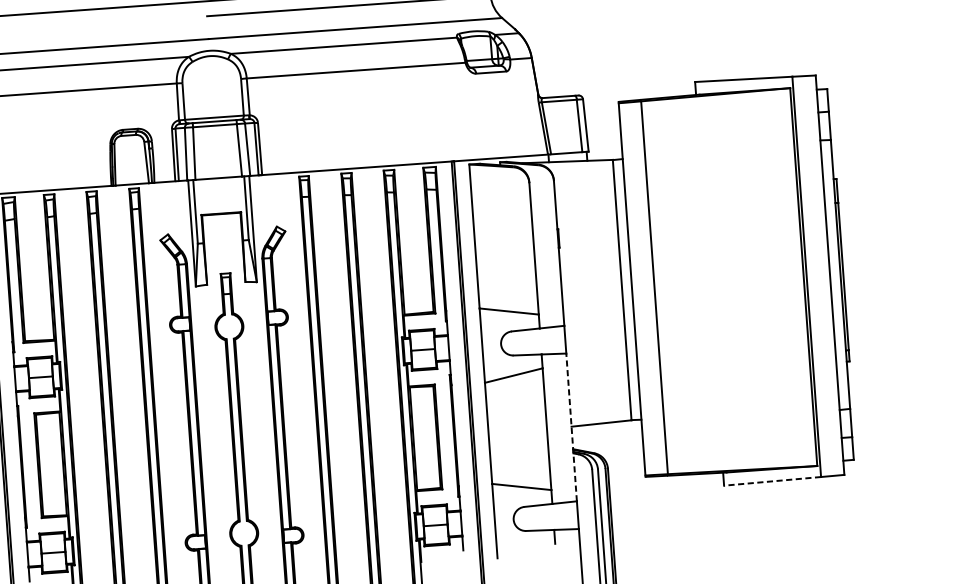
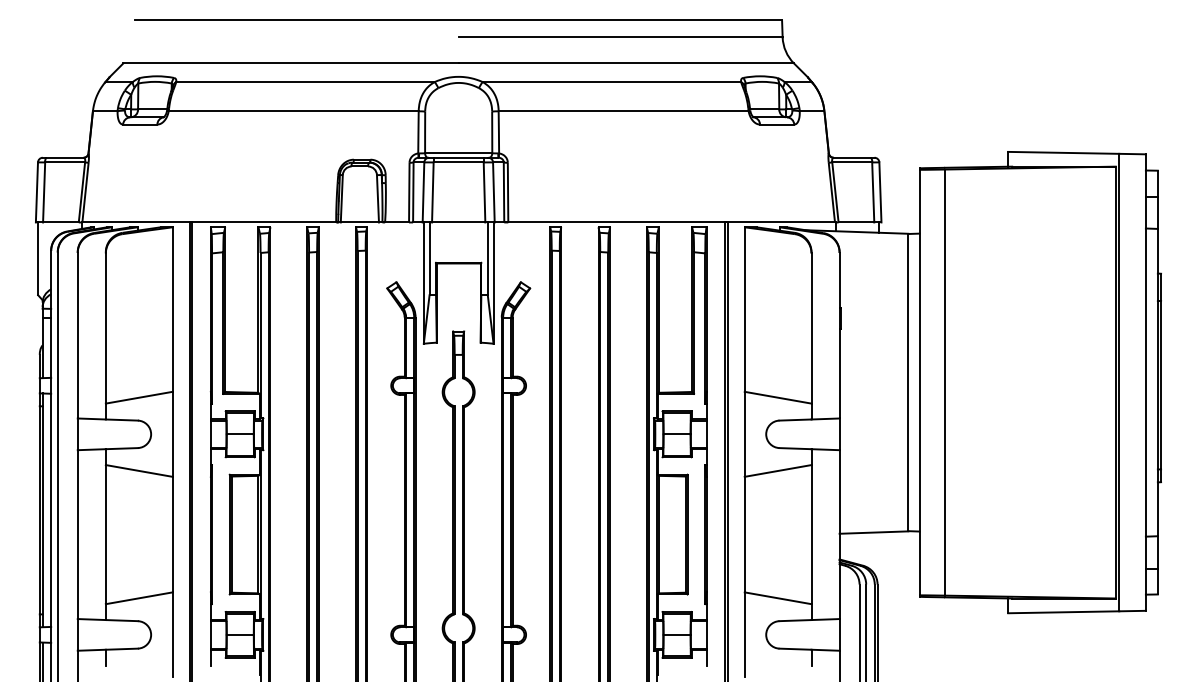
line: (571, 427) -> (839, 534), dashed -> solid
line: (772, 481) -> (1063, 612), dashed -> solid

